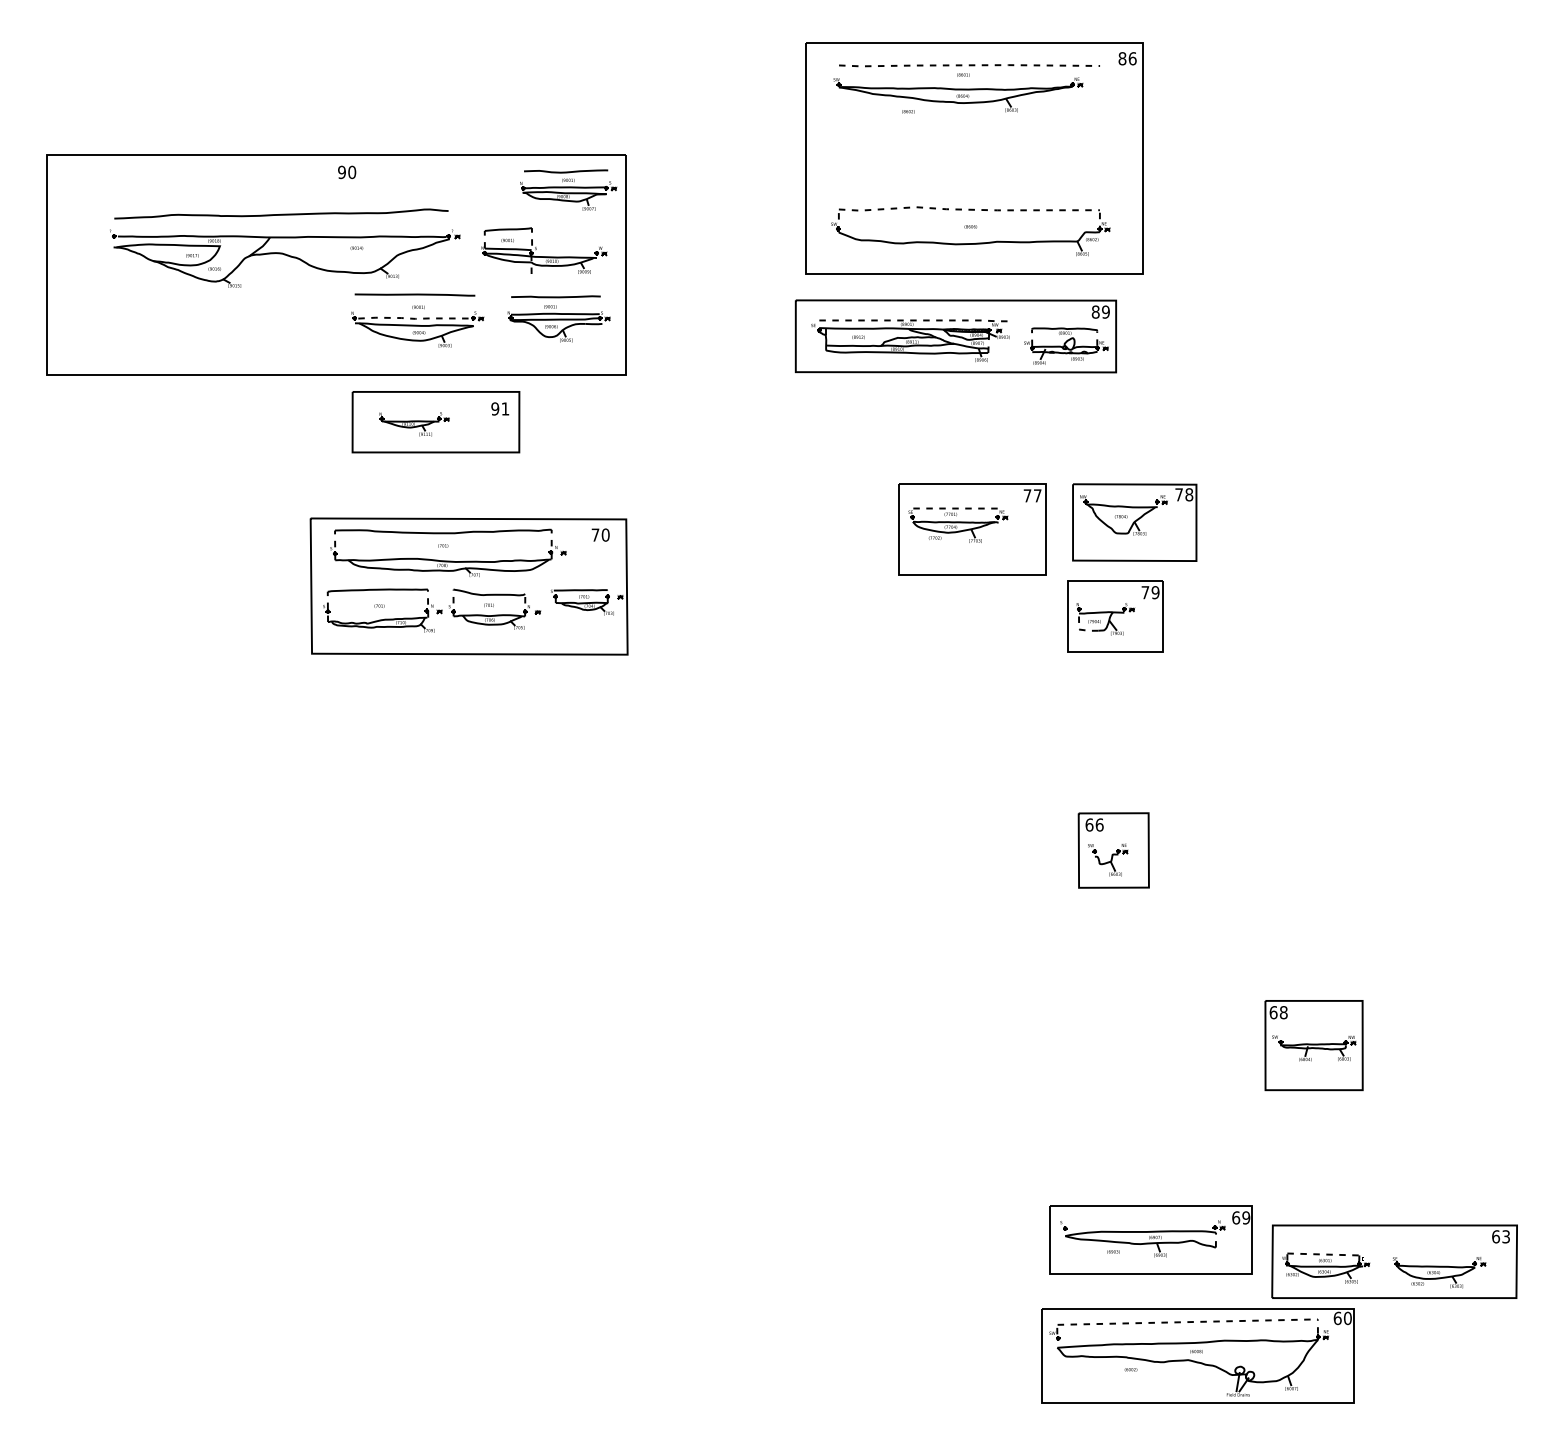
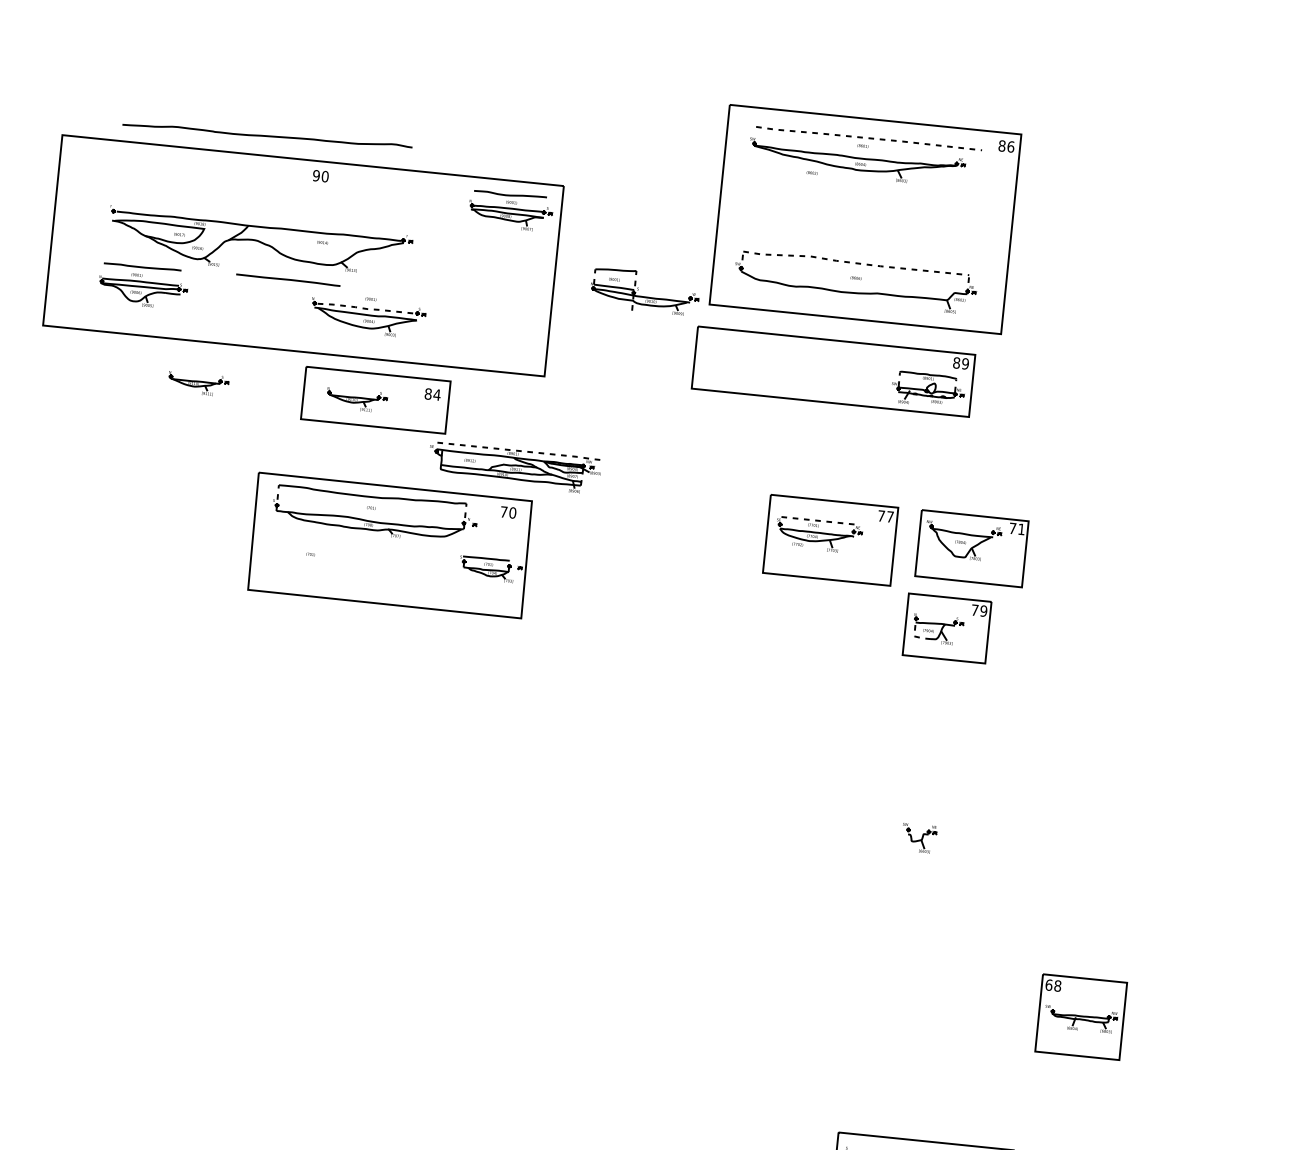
curve: (281, 213) -> (267, 135), moved
part: (544, 250) -> (645, 291), moved
line: (414, 294) -> (287, 279), moved
part: (558, 318) -> (142, 285), moved
part: (910, 340) -> (514, 468), moved
text: (500, 408) -> (432, 394), 91 -> 84
part: (231, 424) -> (198, 384), added
text: (1189, 494) -> (1021, 529), 78 -> 71
part: (432, 610) -> (356, 563), removed
part: (1113, 850) -> (924, 830), removed

